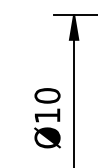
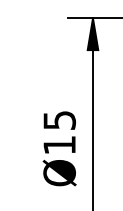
text: (47, 95) -> (59, 119), Ø10 -> Ø15

